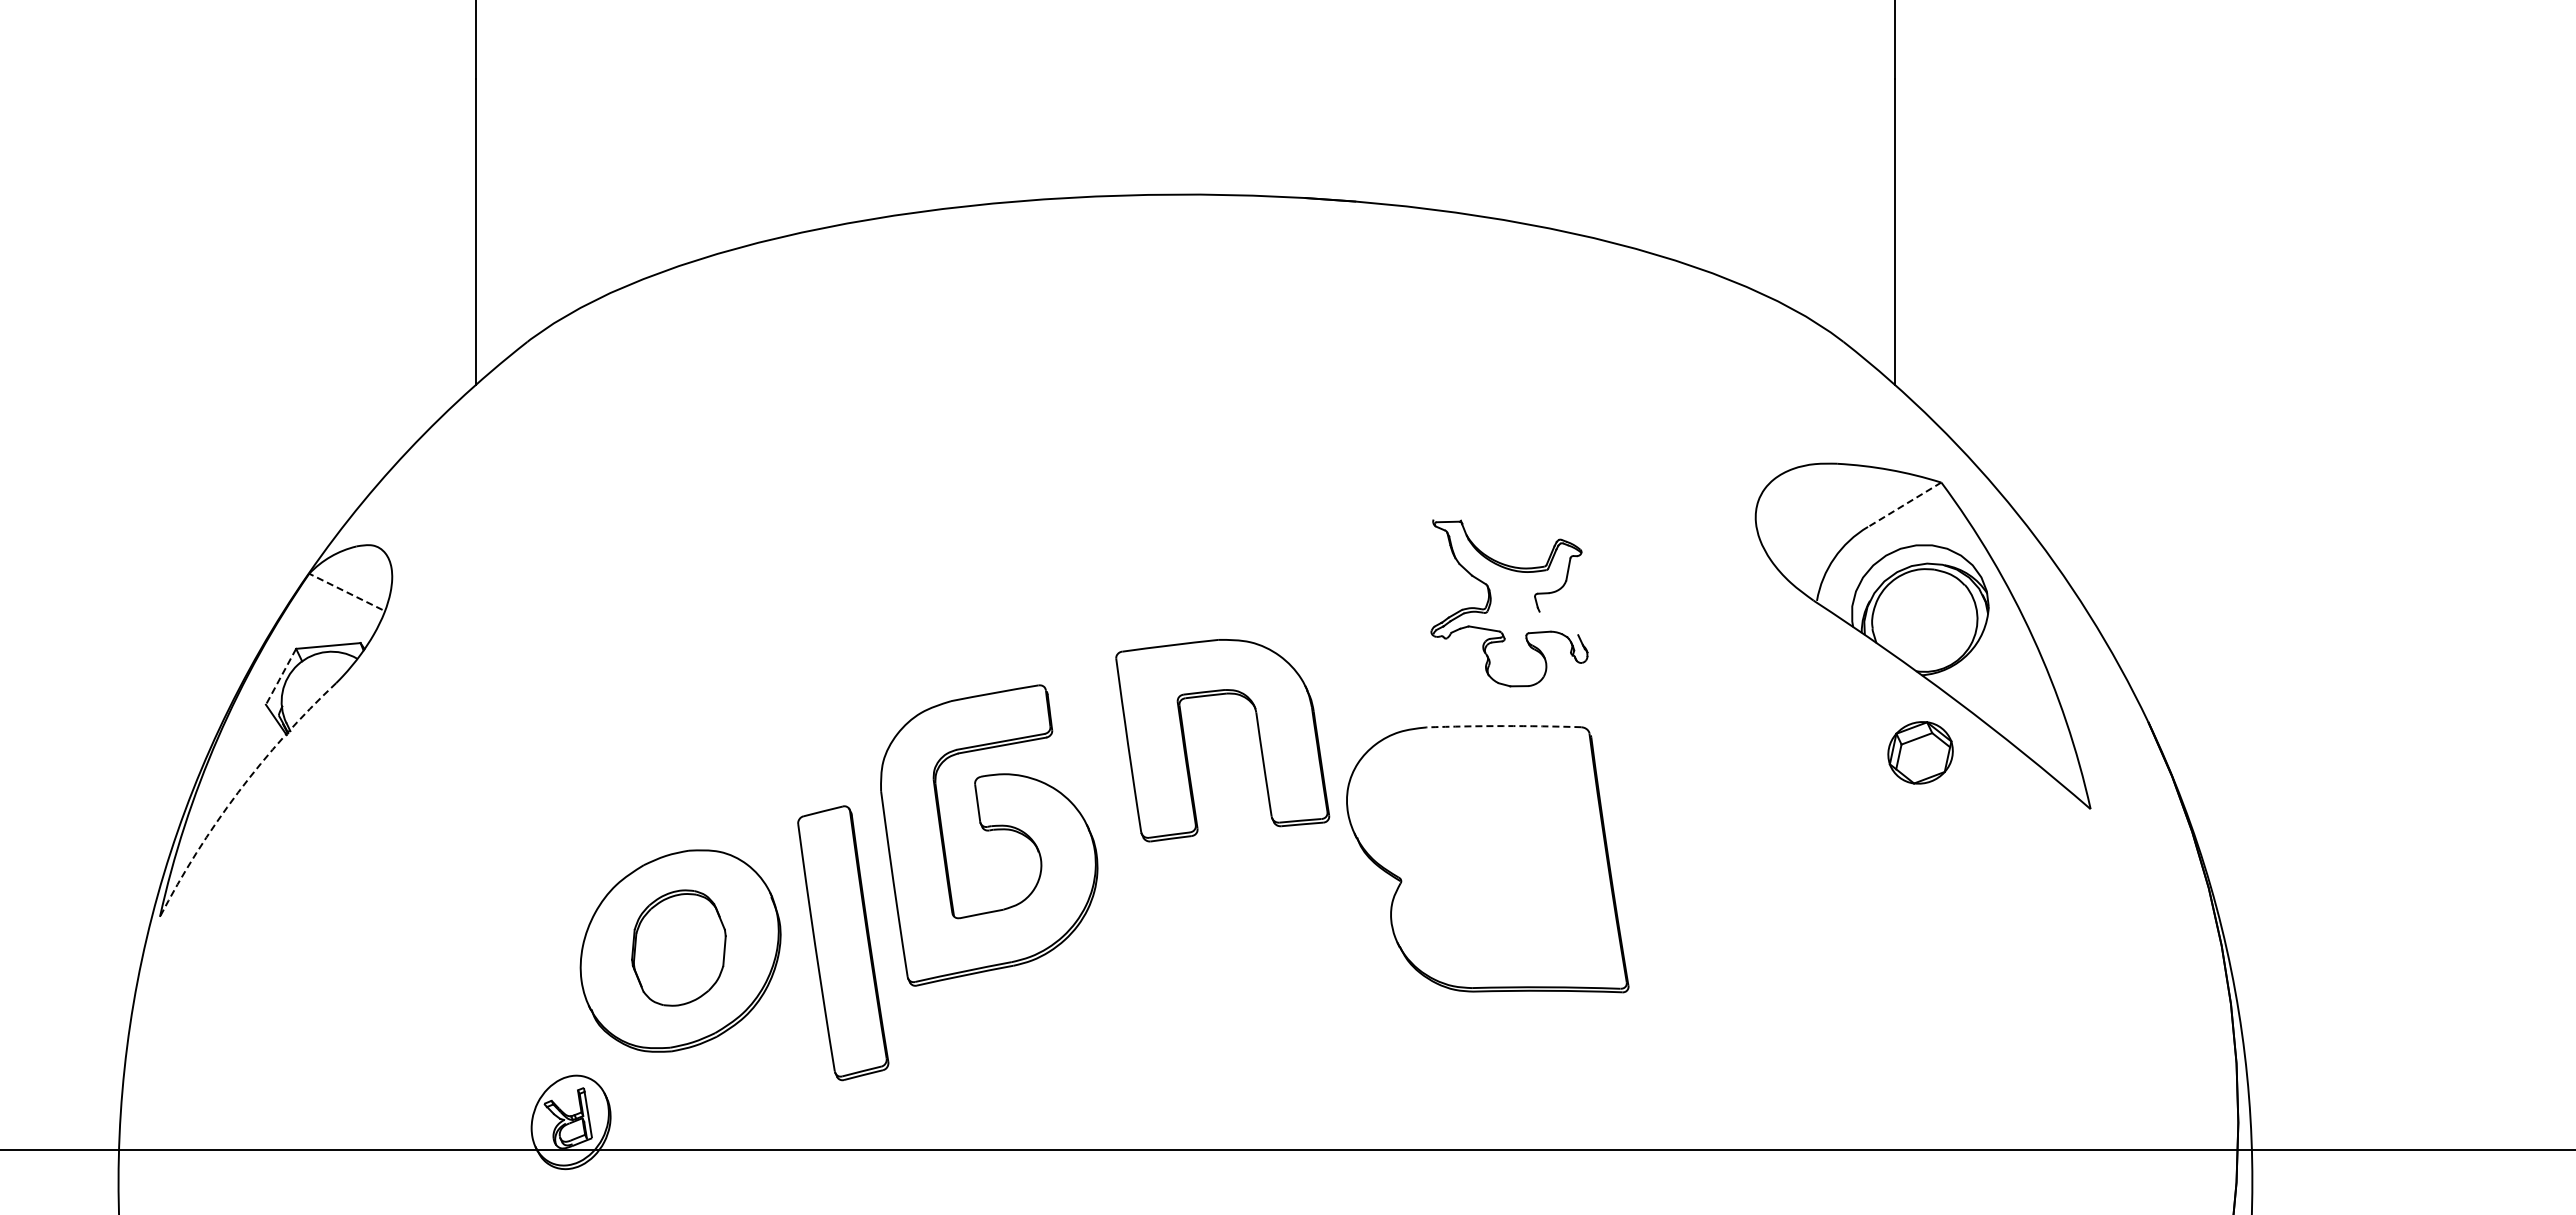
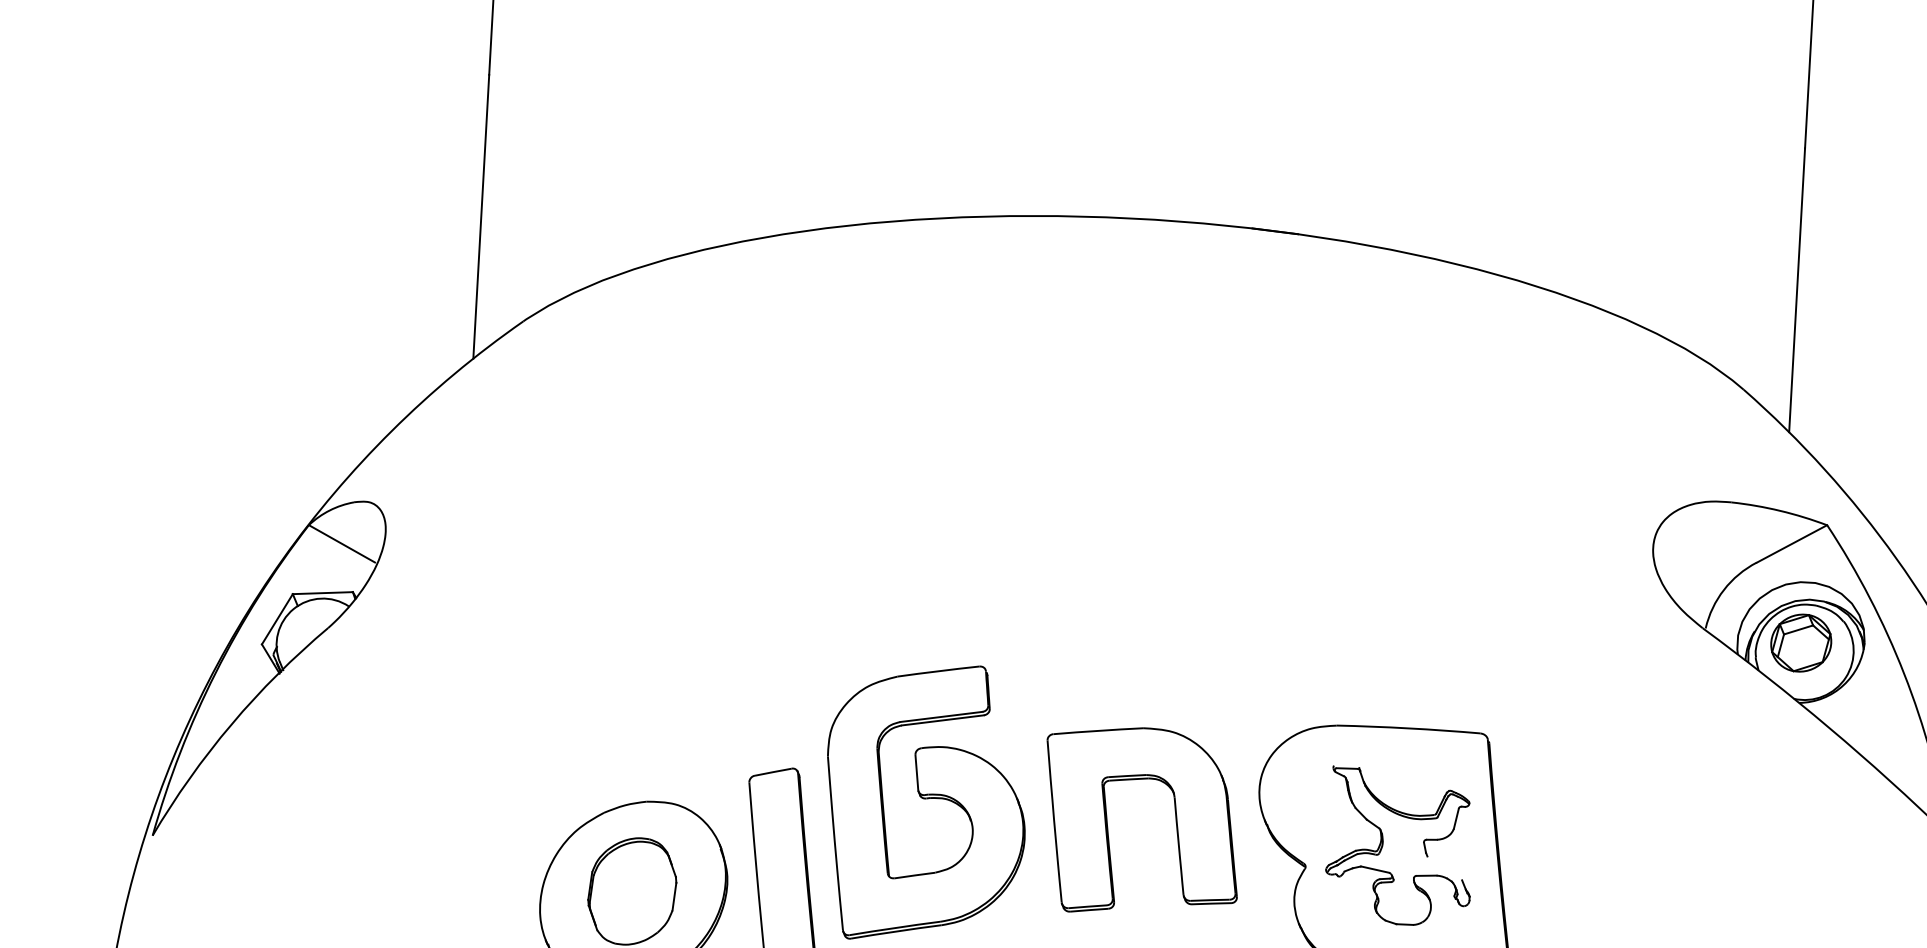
line: (1904, 504) -> (1791, 543), dashed -> solid
line: (345, 591) -> (341, 543), dashed -> solid
part: (1491, 603) -> (1383, 846), moved
line: (281, 676) -> (277, 619), dashed -> solid
arc: (1503, 726) -> (1408, 728), dashed -> solid
part: (1258, 737) -> (1175, 820), moved
part: (1920, 752) -> (1801, 642), moved
arc: (238, 792) -> (231, 724), dashed -> solid

